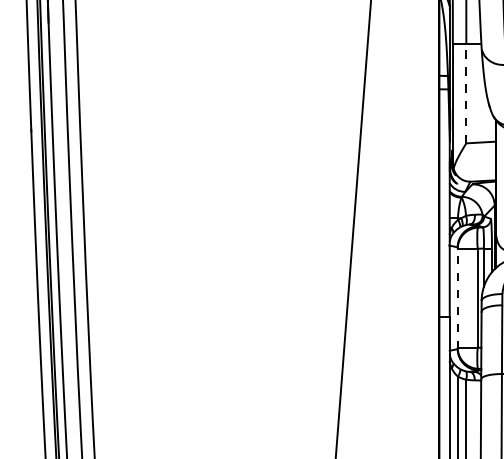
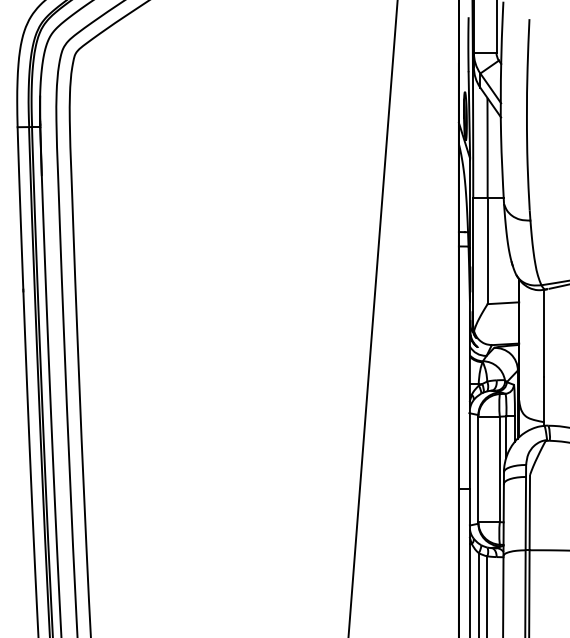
line: (466, 93) -> (487, 250), dashed -> solid
line: (457, 297) -> (478, 468), dashed -> solid

